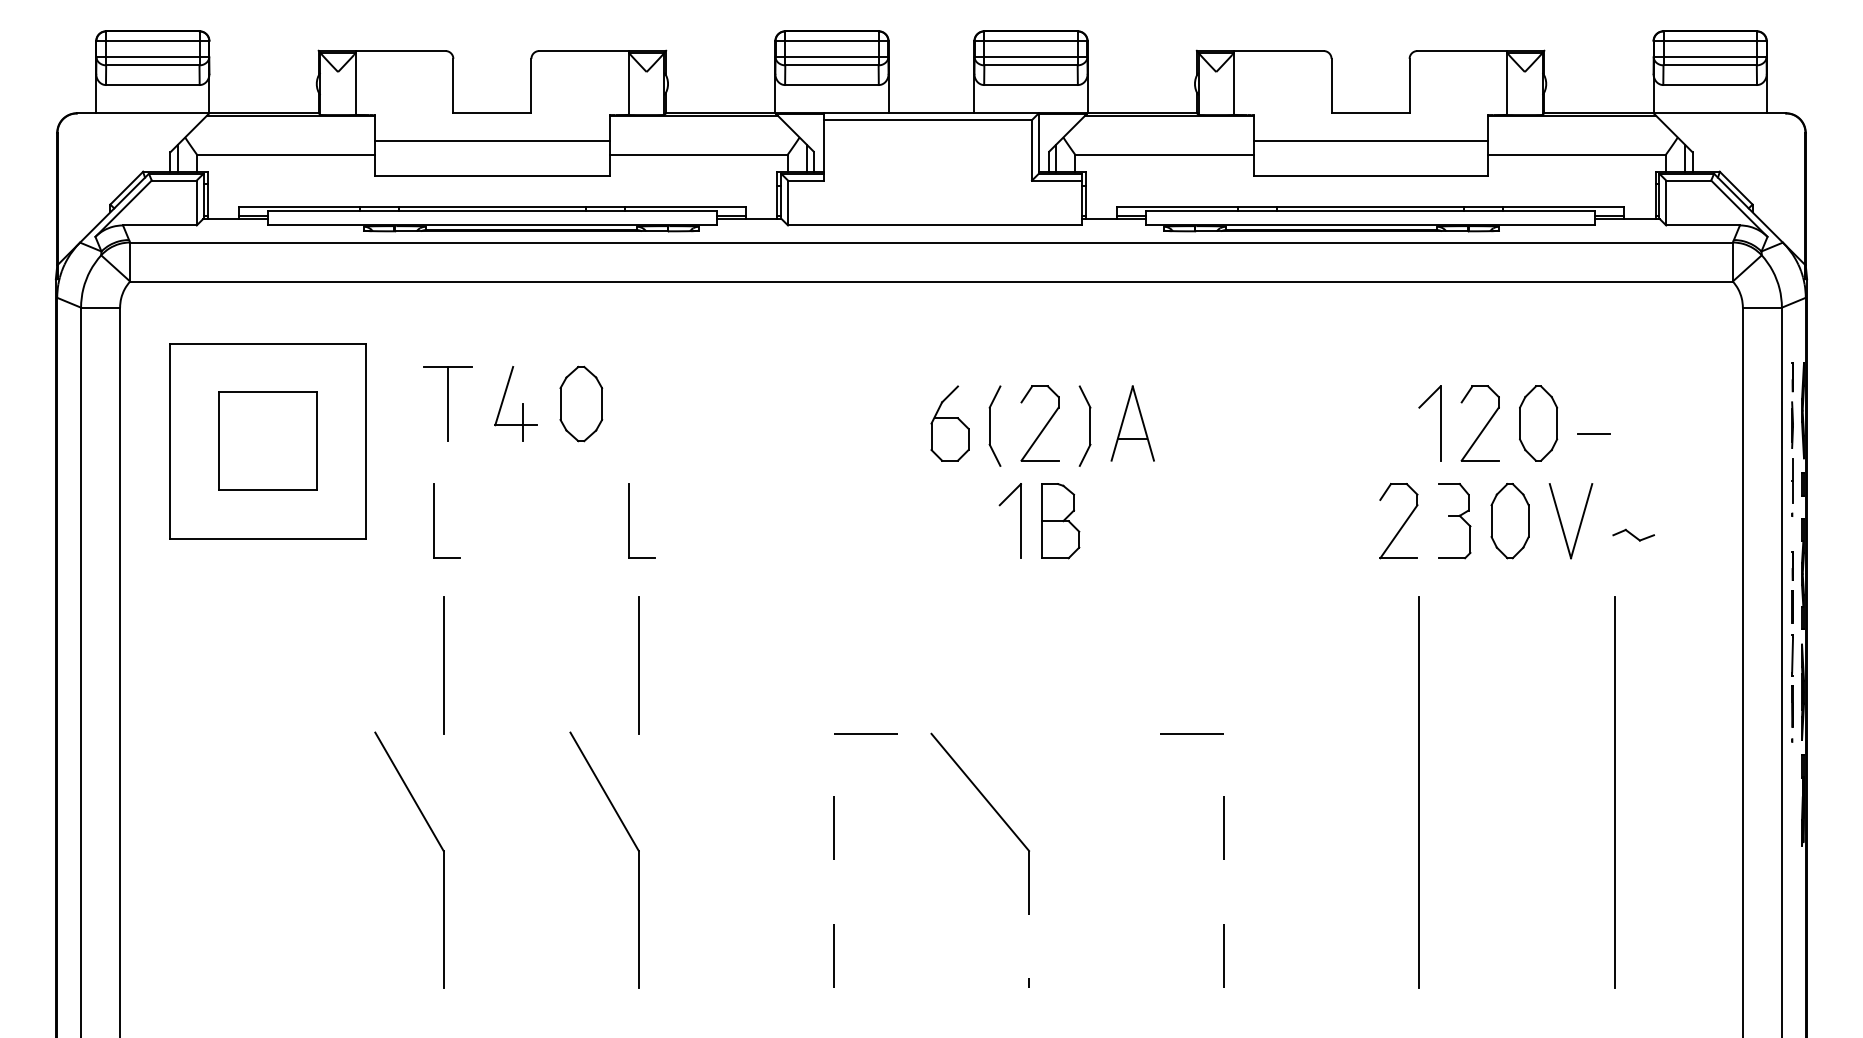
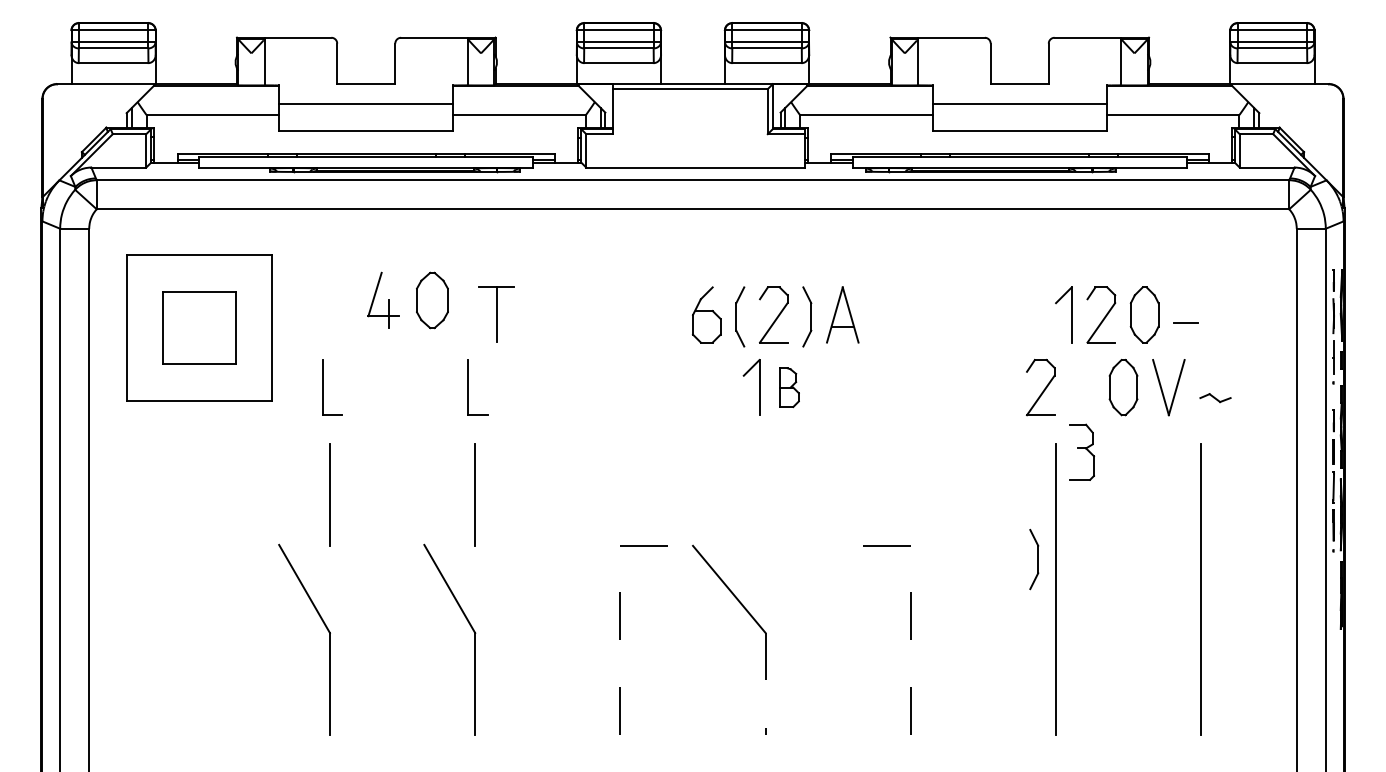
part: (447, 403) -> (496, 314), moved
part: (1060, 521) -> (788, 387), size x0.7
part: (1454, 521) -> (1082, 452), moved
part: (1389, 751) -> (1033, 559), added

